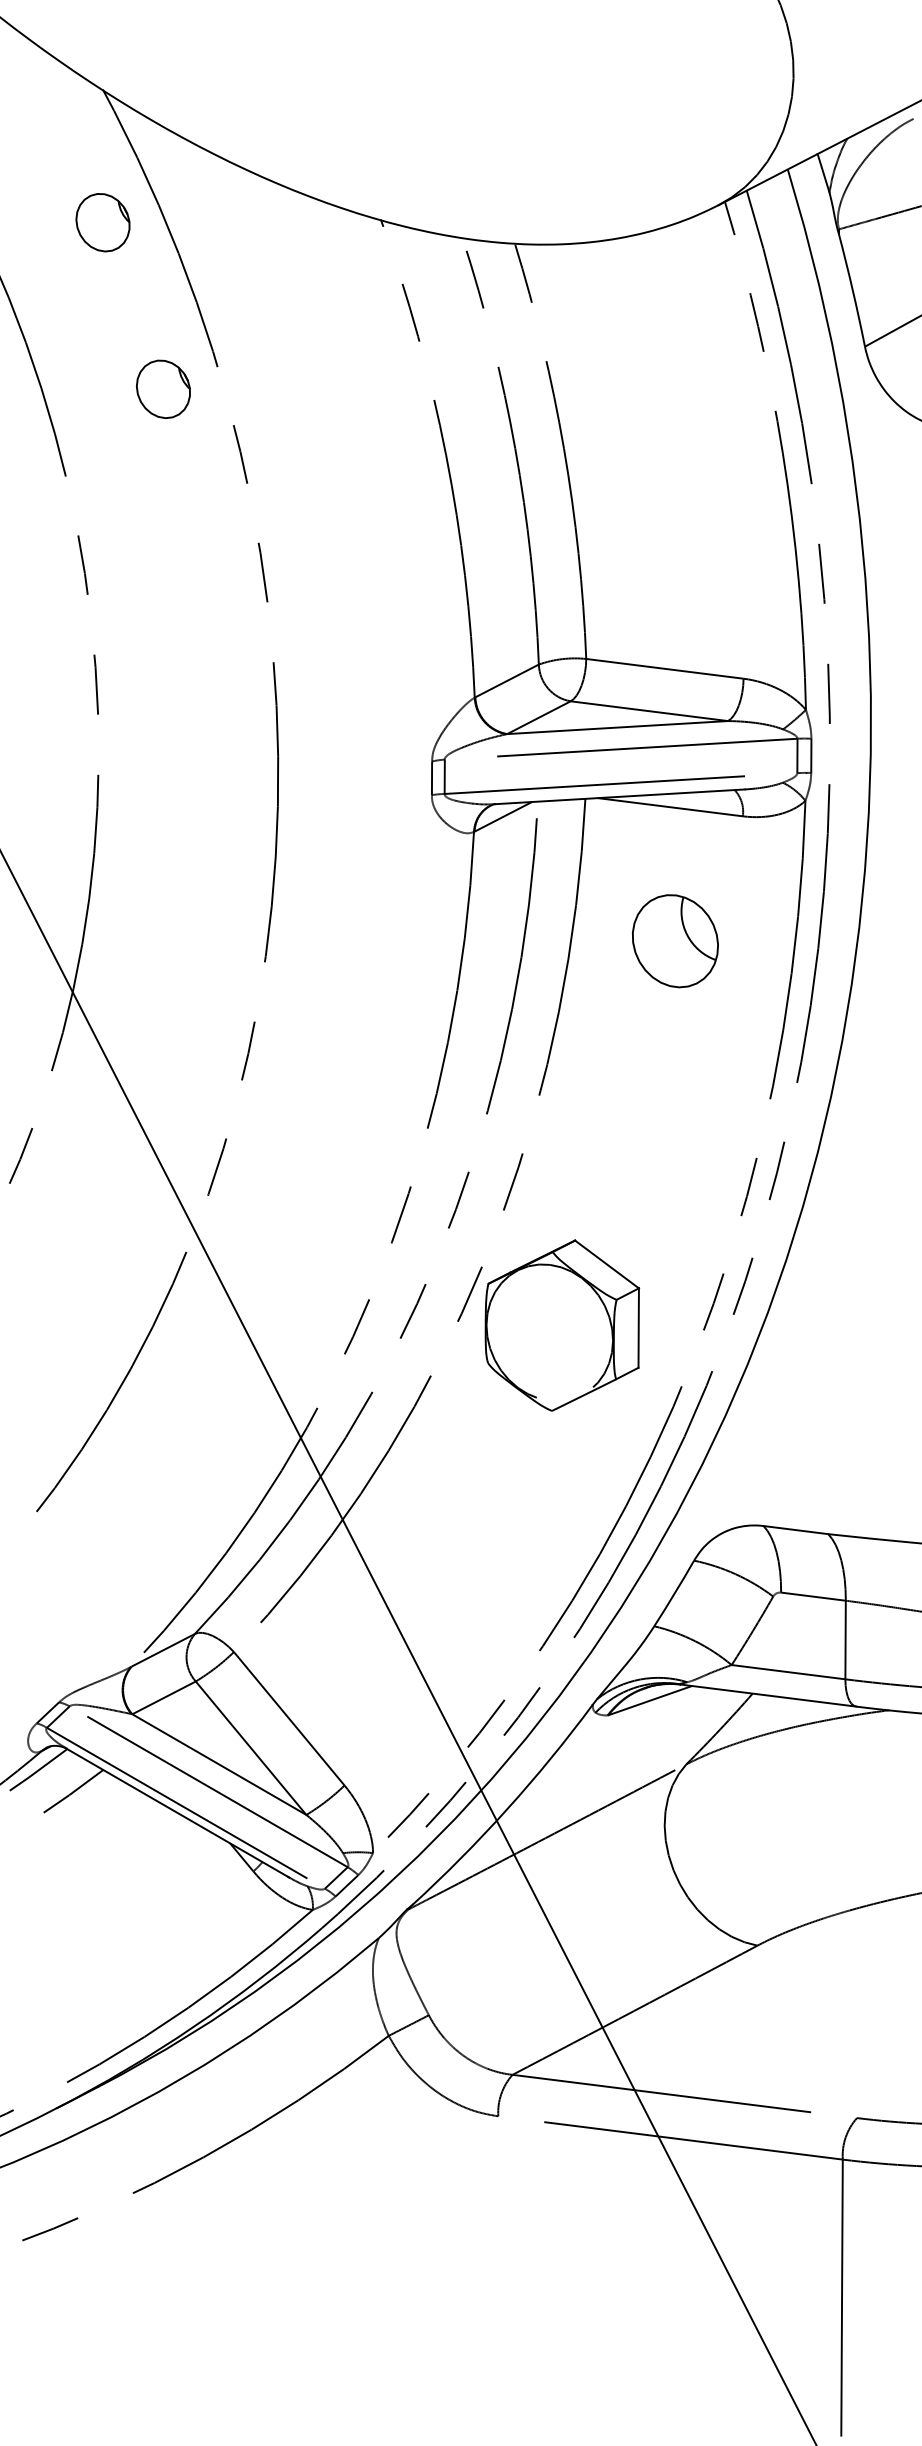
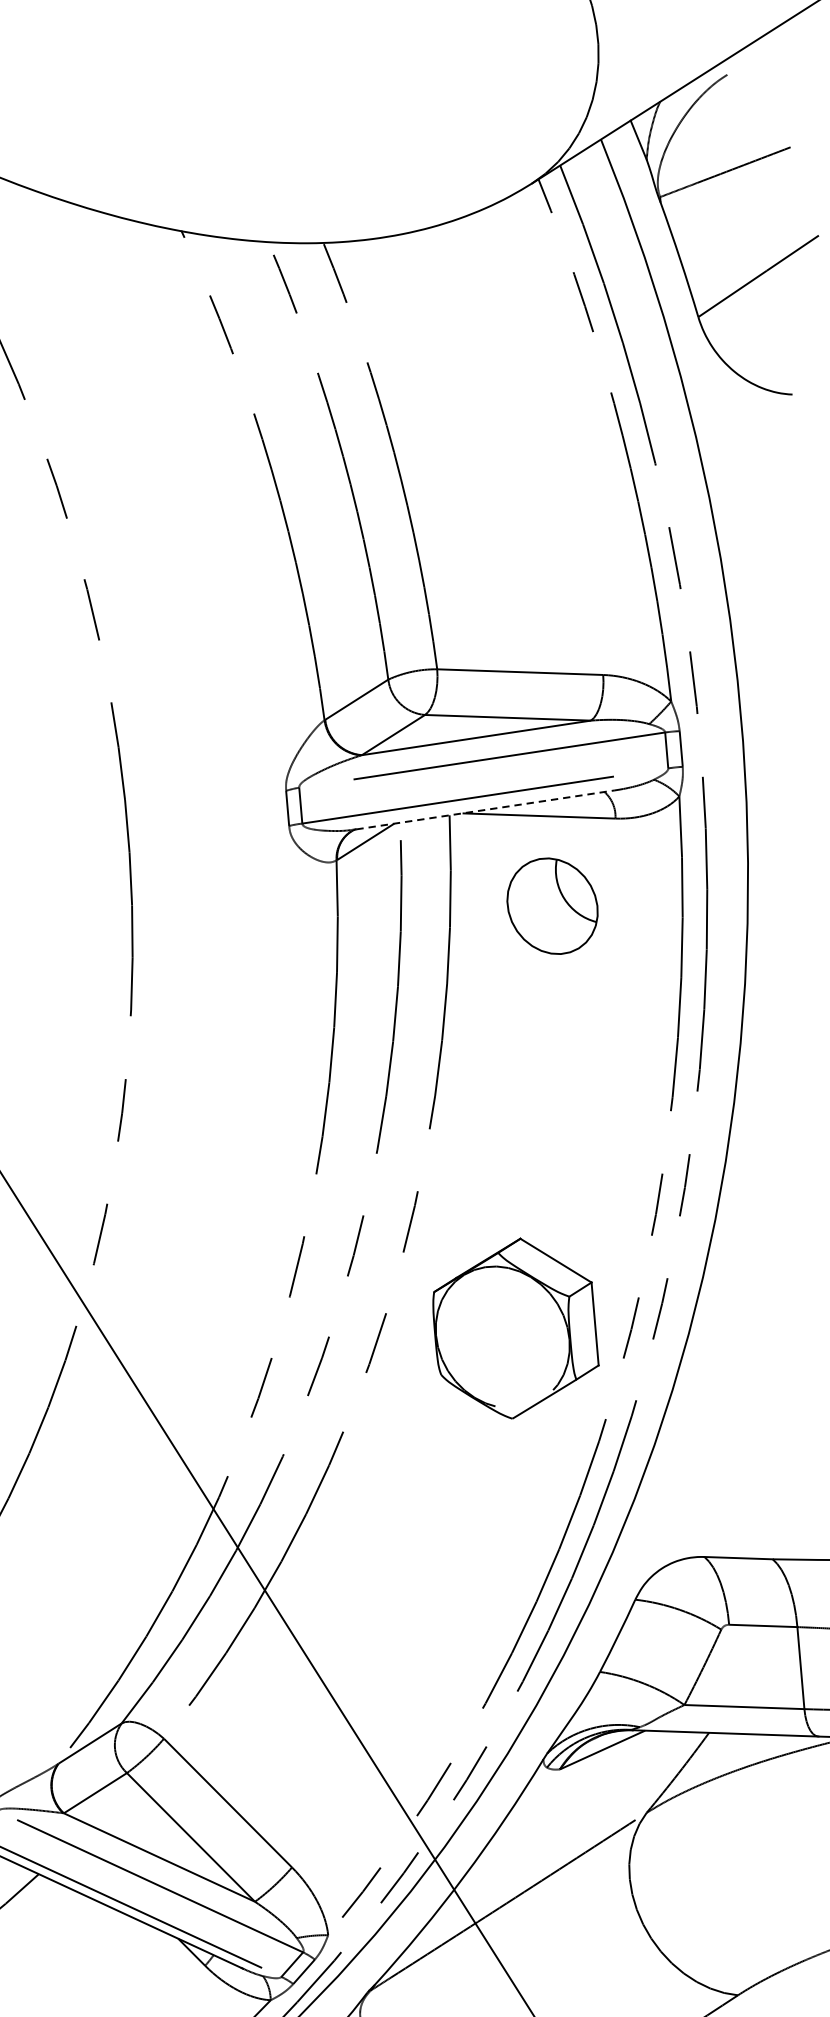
line: (620, 796) -> (486, 809), solid -> dashed
part: (675, 941) -> (552, 906), moved
part: (562, 1325) -> (515, 1328), moved

